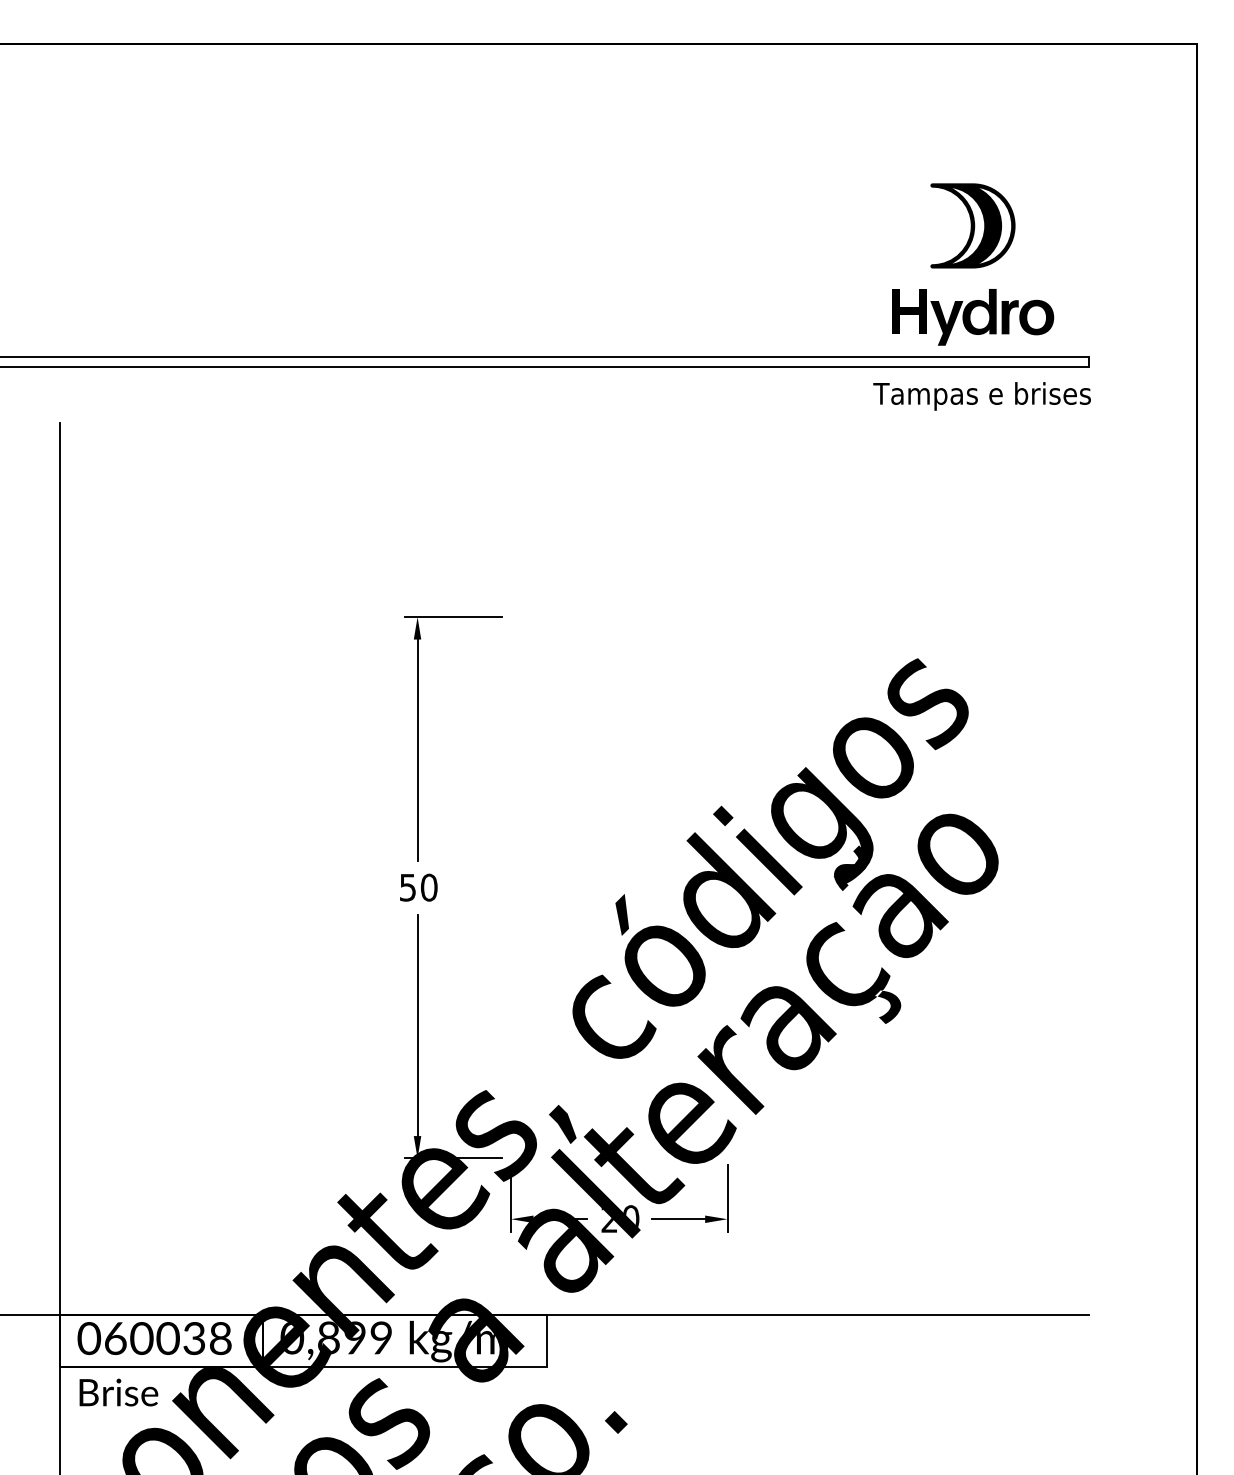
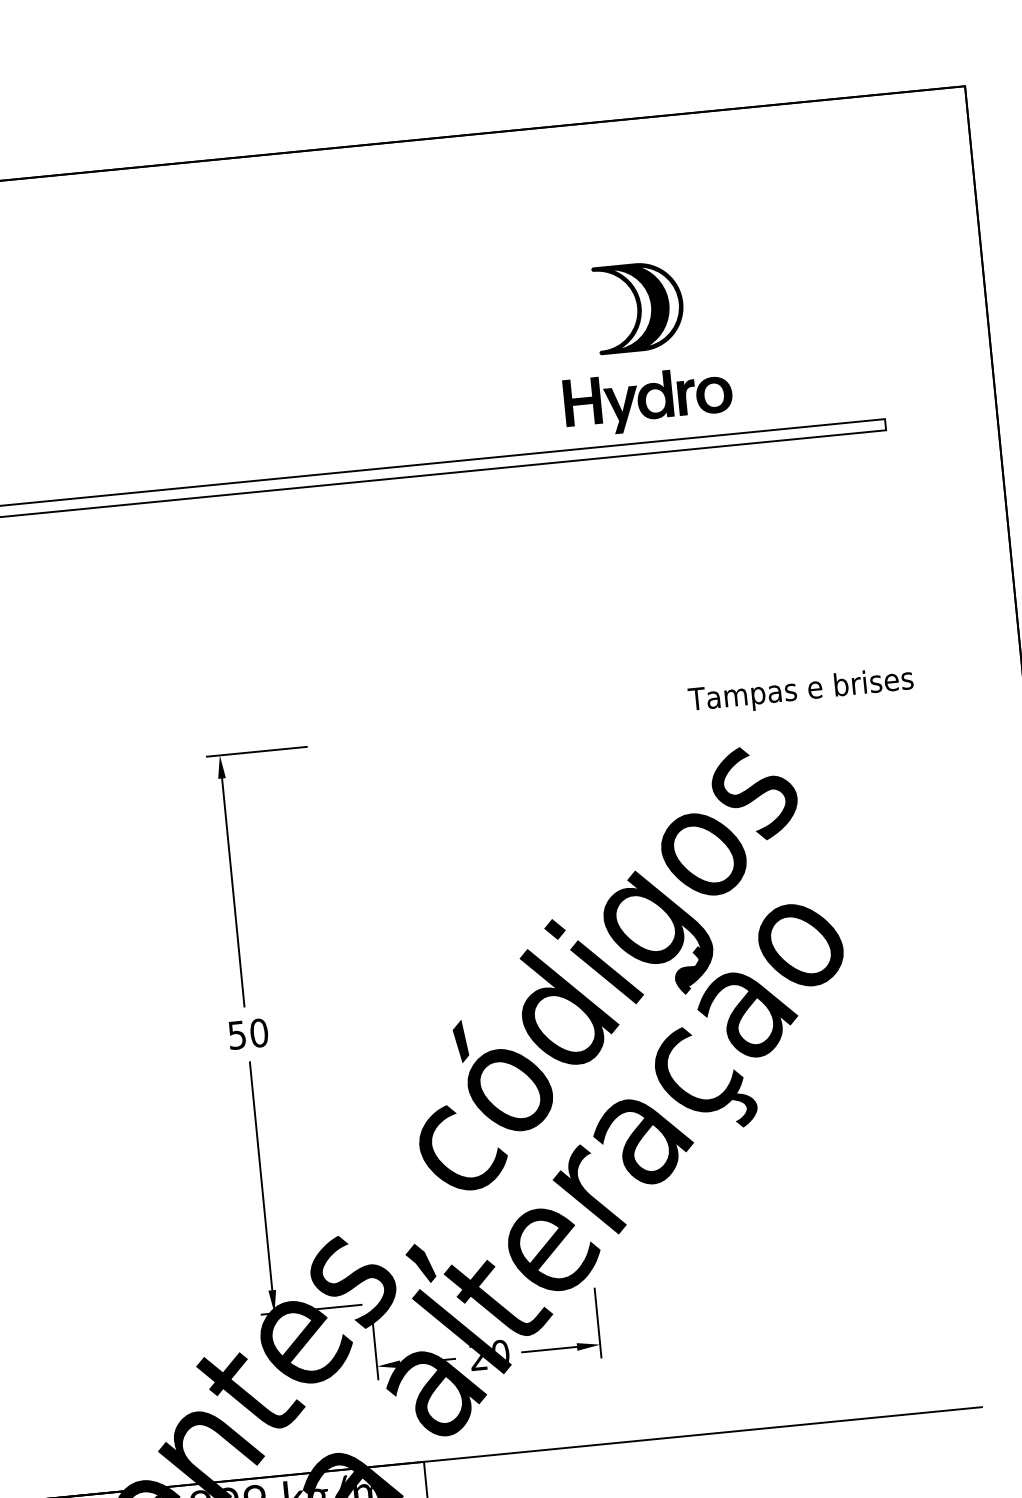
part: (973, 264) -> (643, 346), moved
text: (981, 396) -> (800, 691), moved

